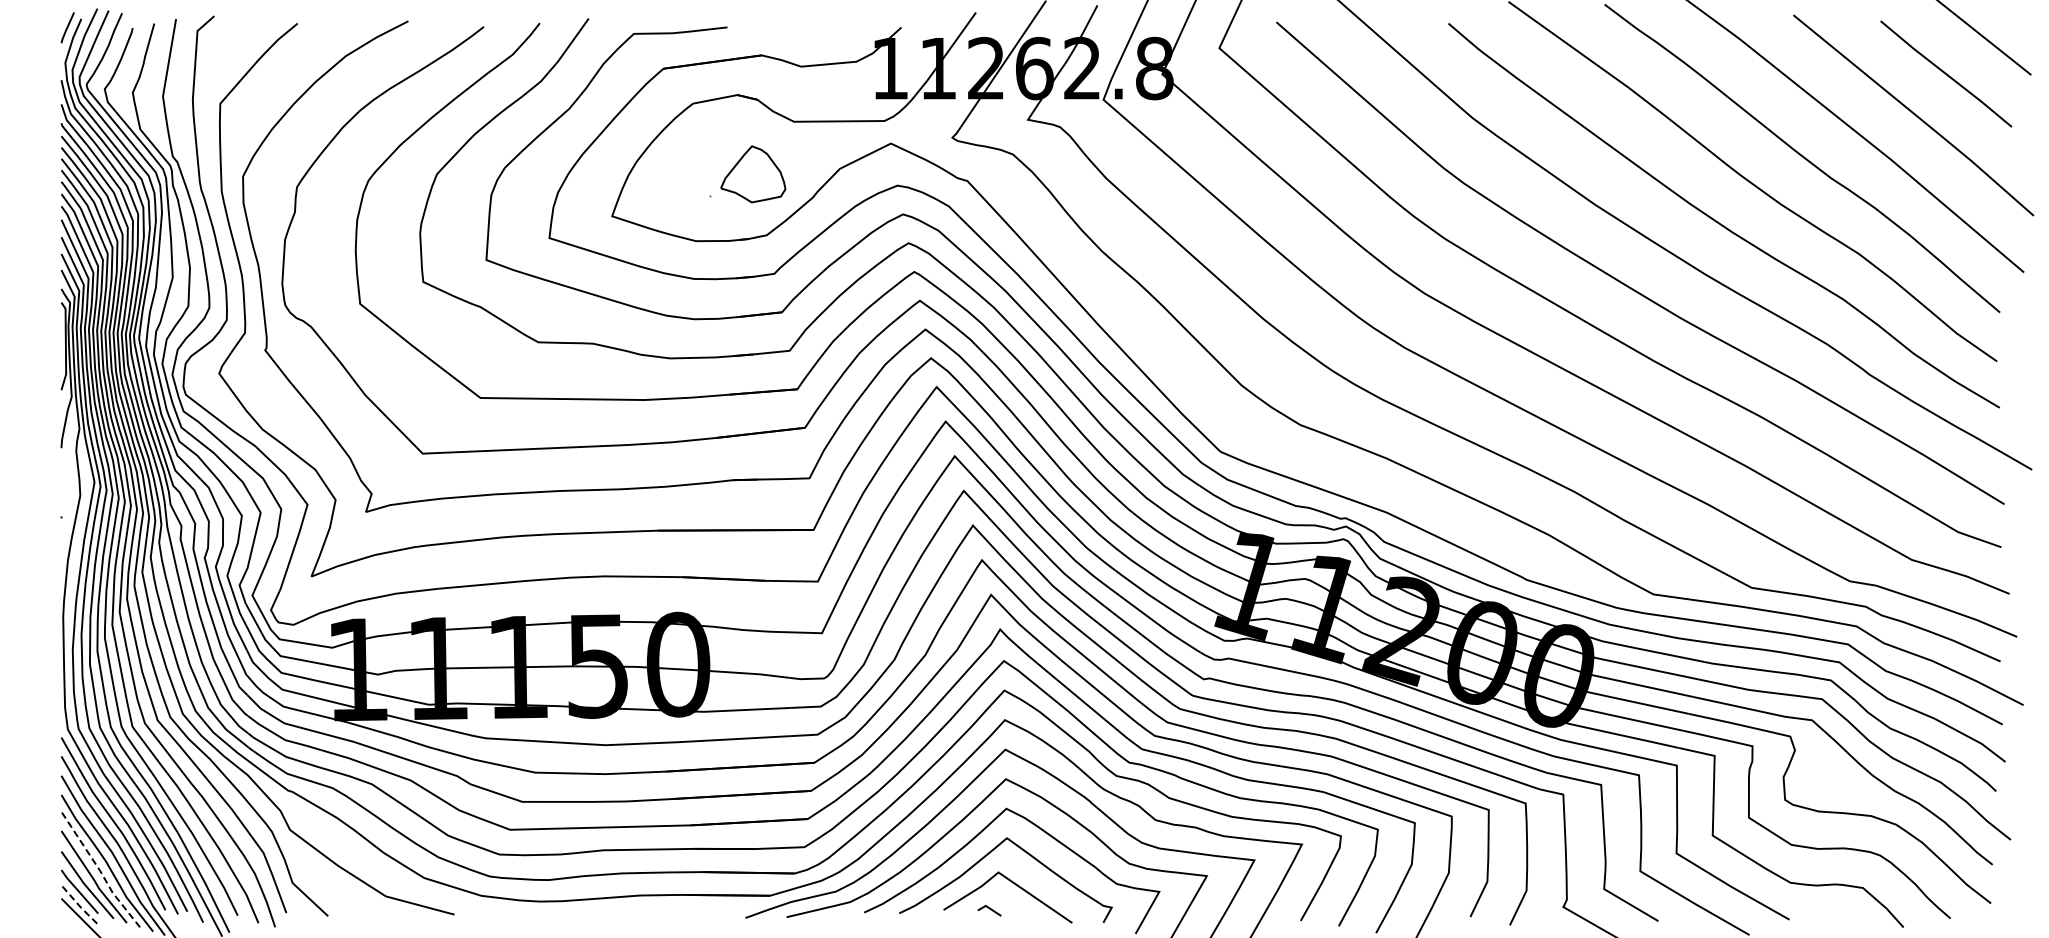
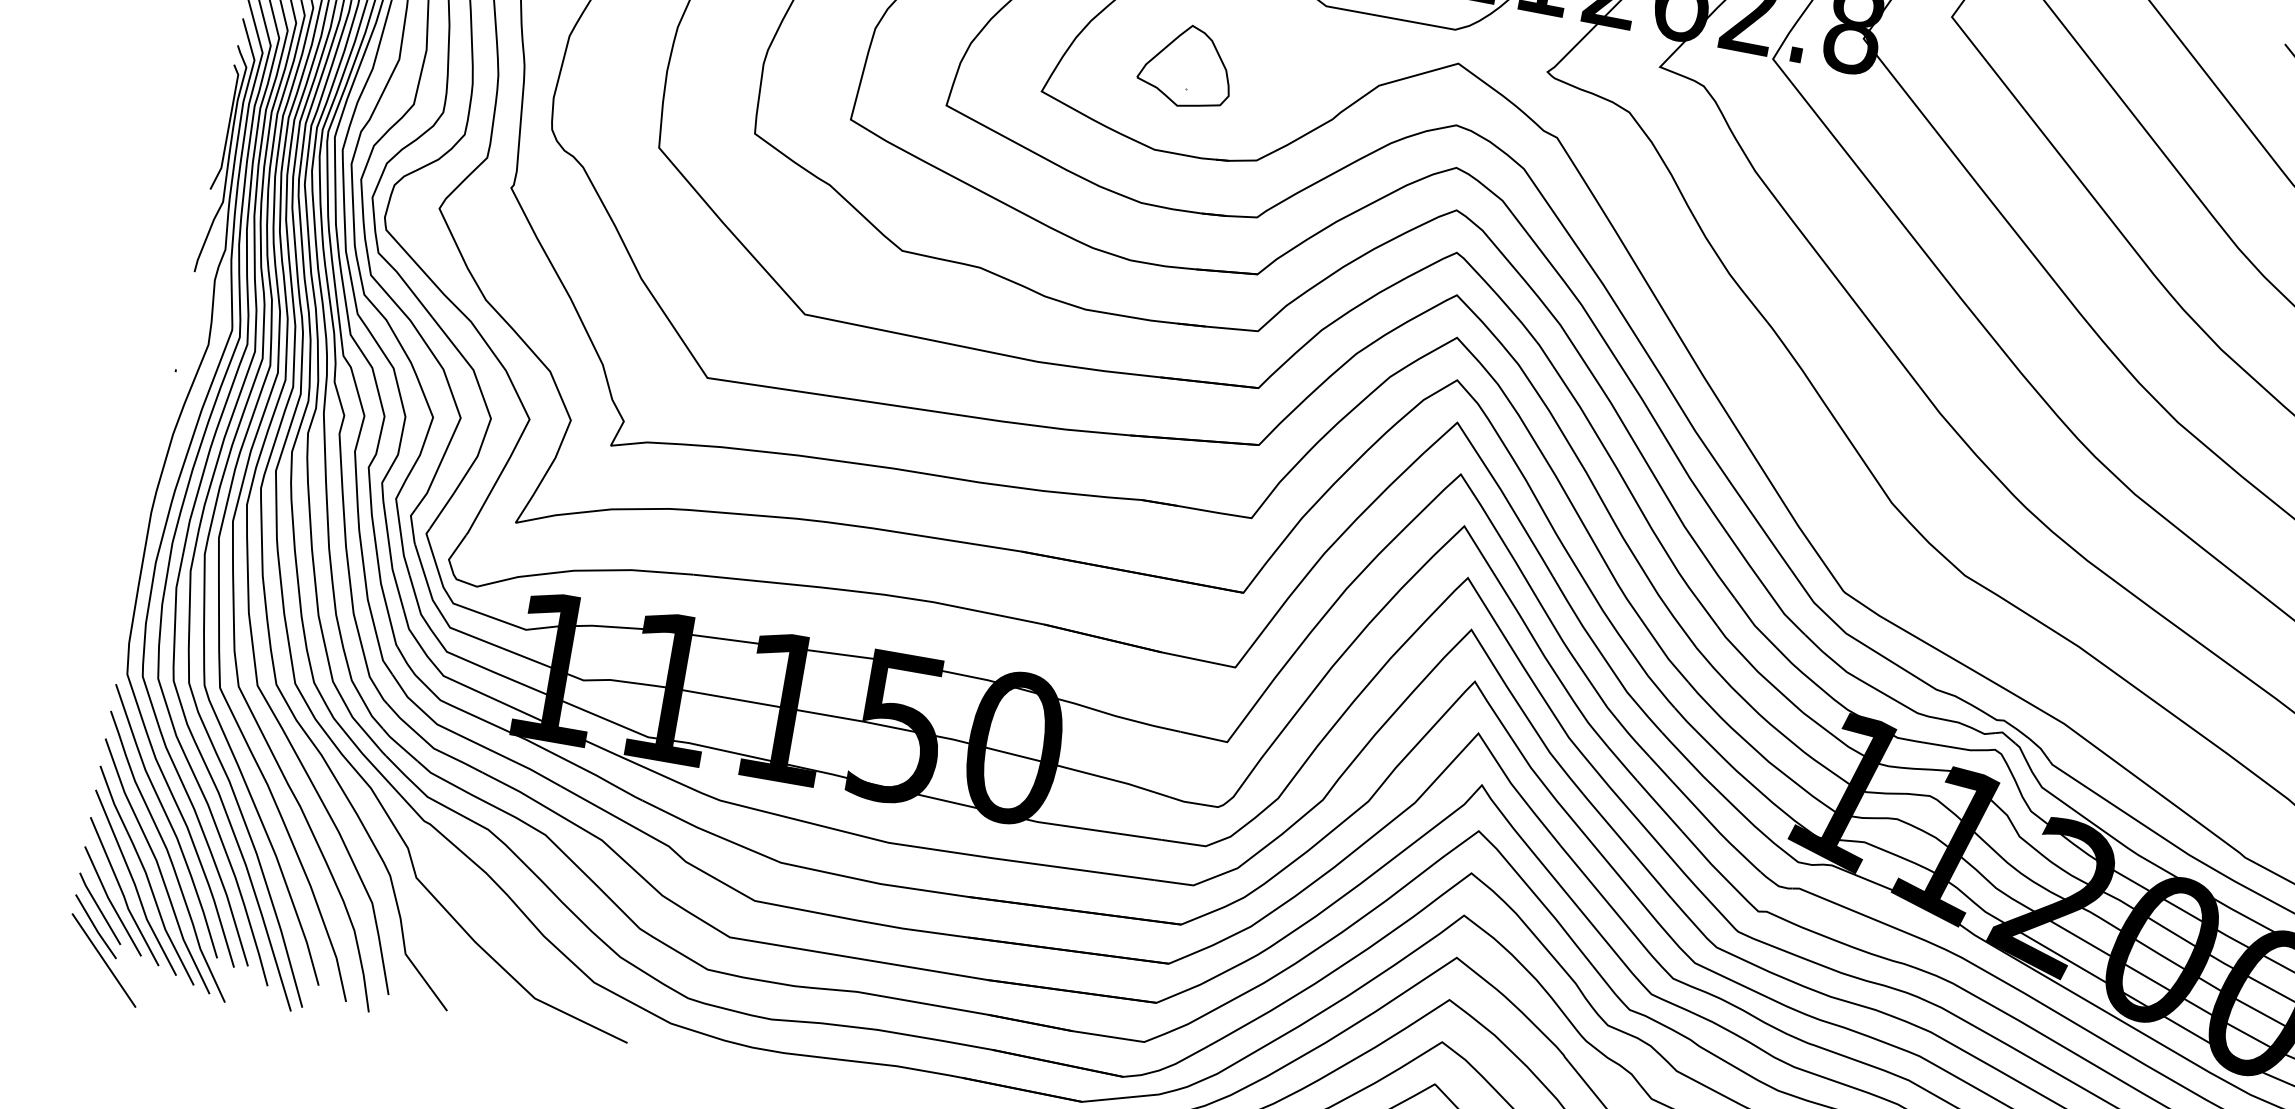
part: (753, 174) -> (1187, 66), moved
line: (100, 870) -> (135, 884), dashed -> solid
line: (78, 905) -> (94, 927), dashed -> solid

